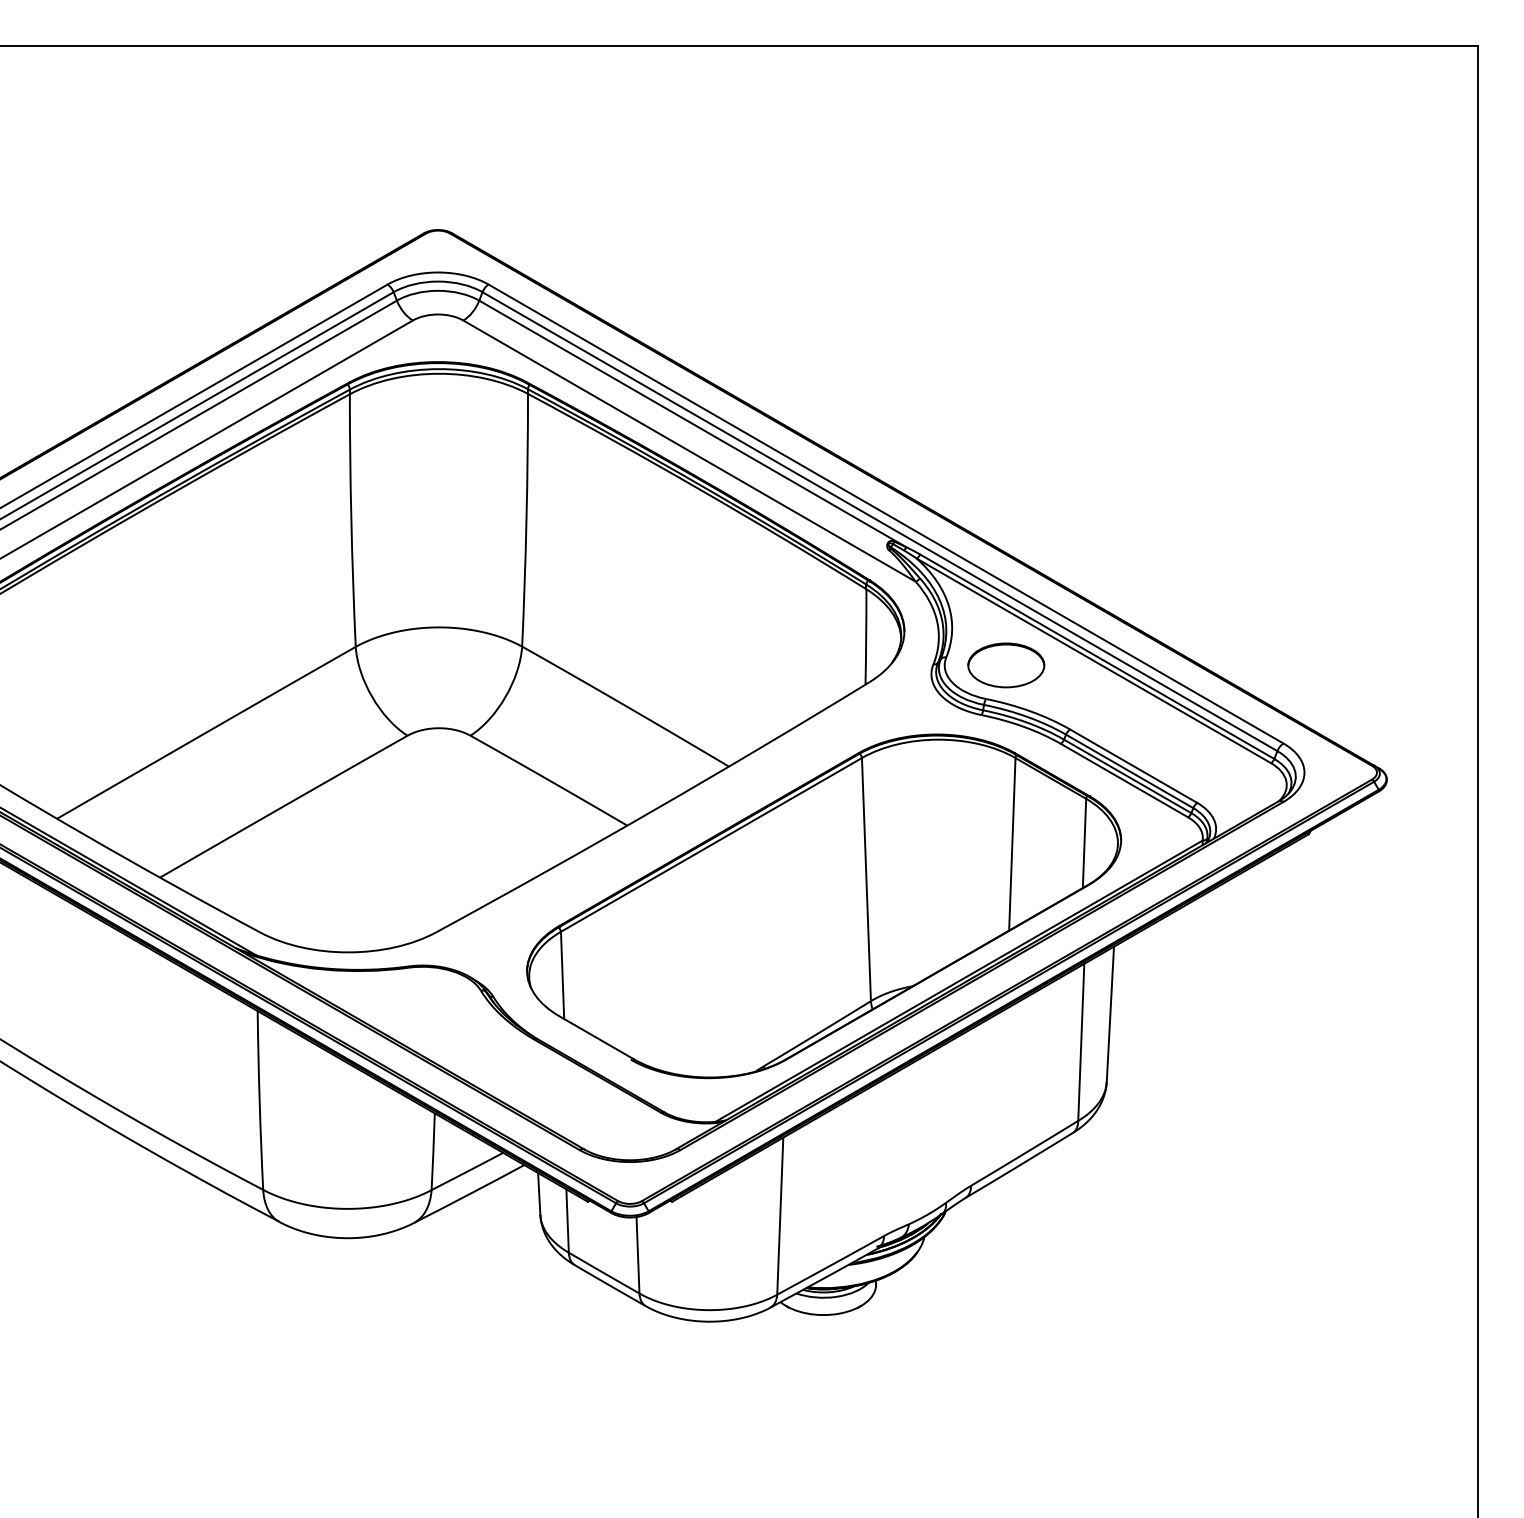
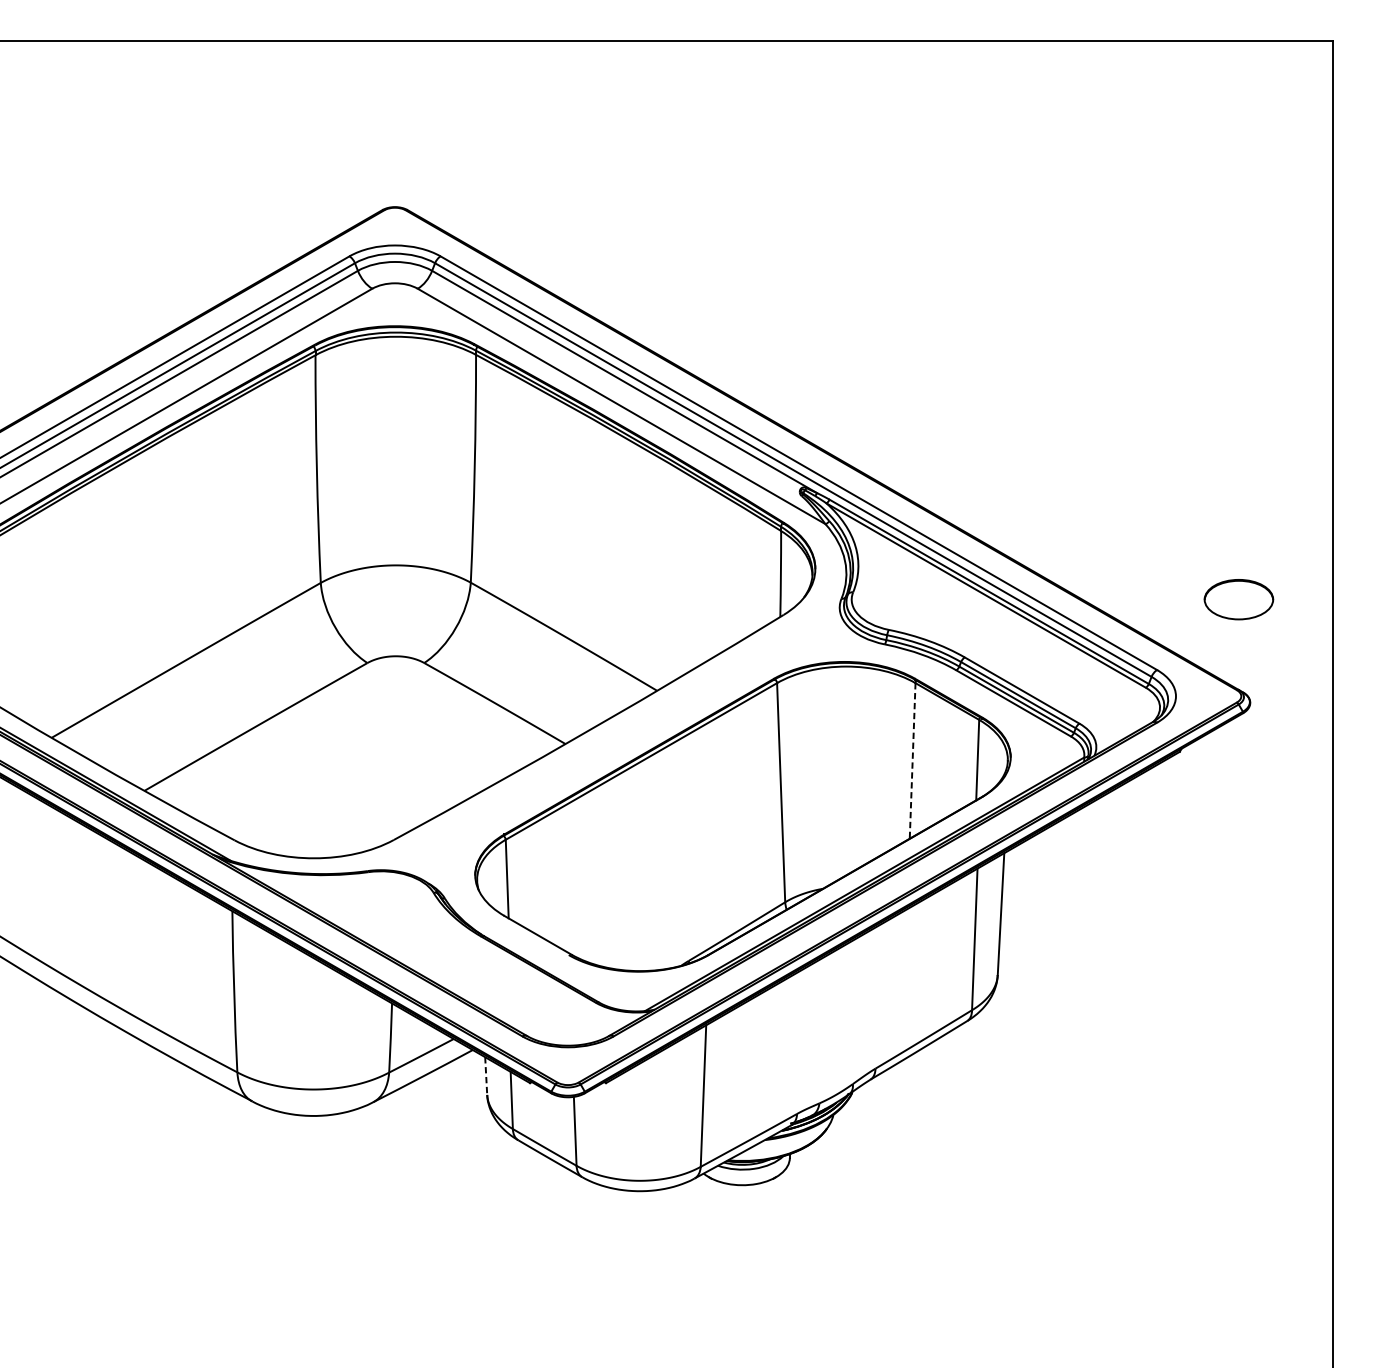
part: (1006, 665) -> (1239, 599), moved
line: (1012, 844) -> (912, 761), solid -> dashed
line: (539, 1193) -> (486, 1075), solid -> dashed

